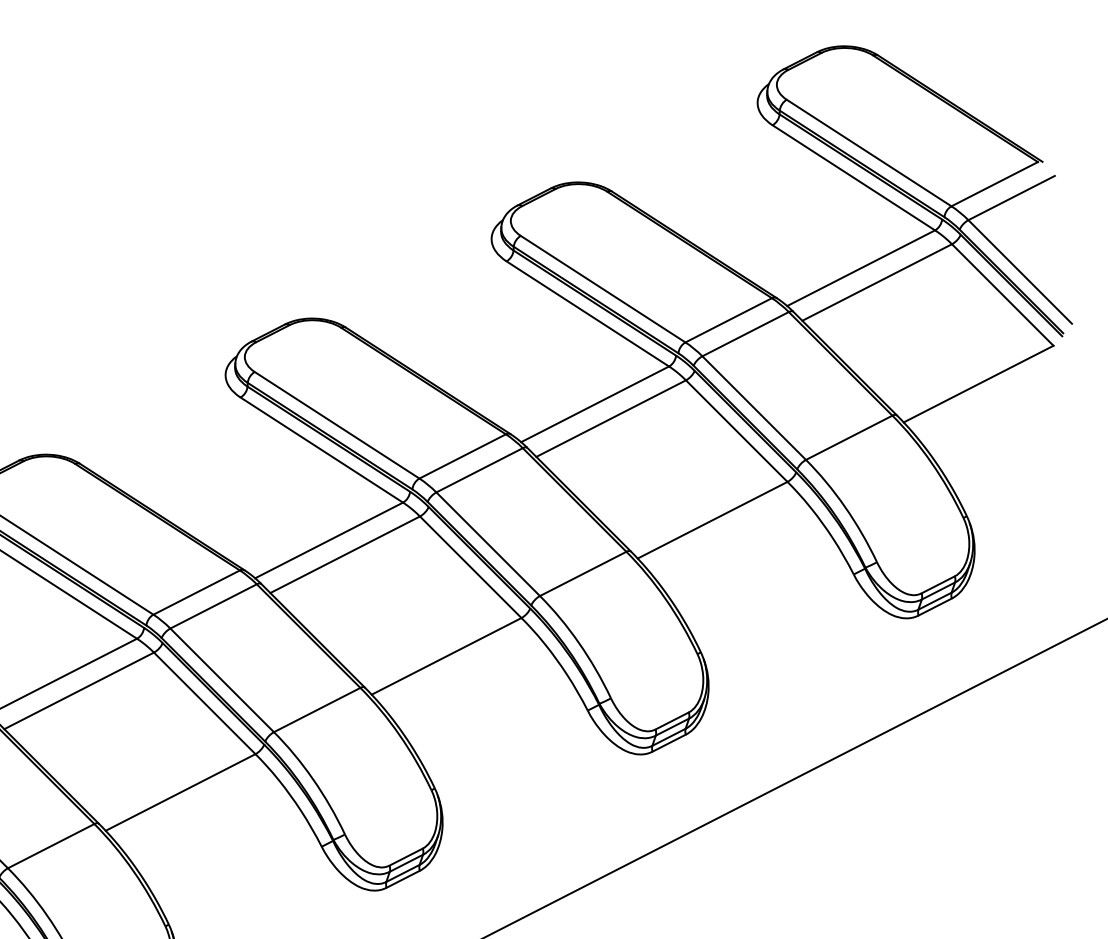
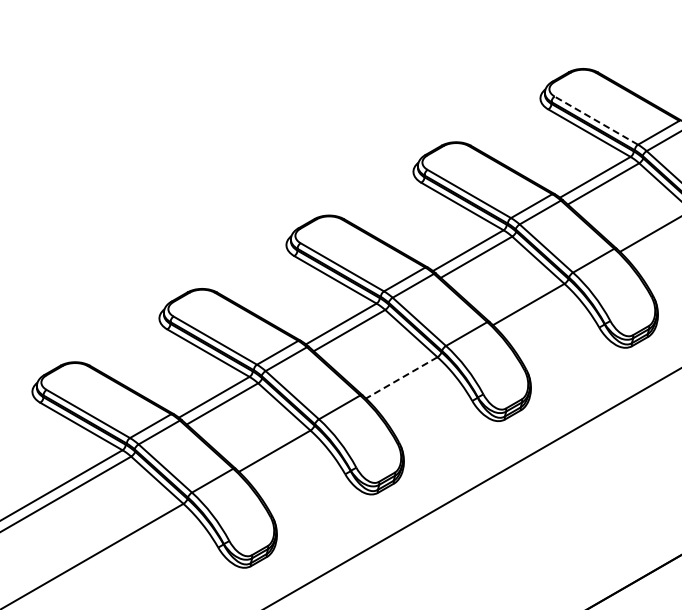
line: (867, 152) -> (595, 120), solid -> dashed
line: (446, 657) -> (401, 378), solid -> dashed

